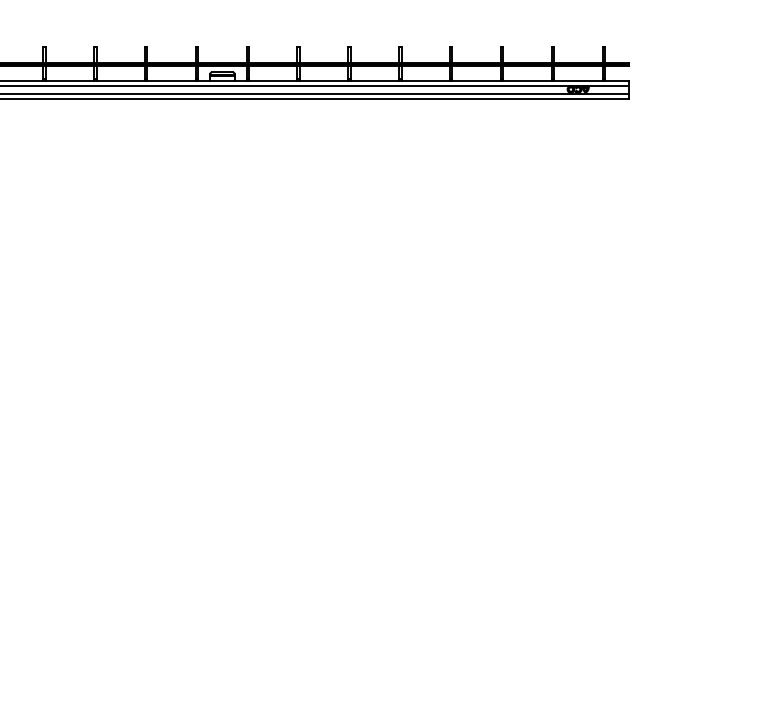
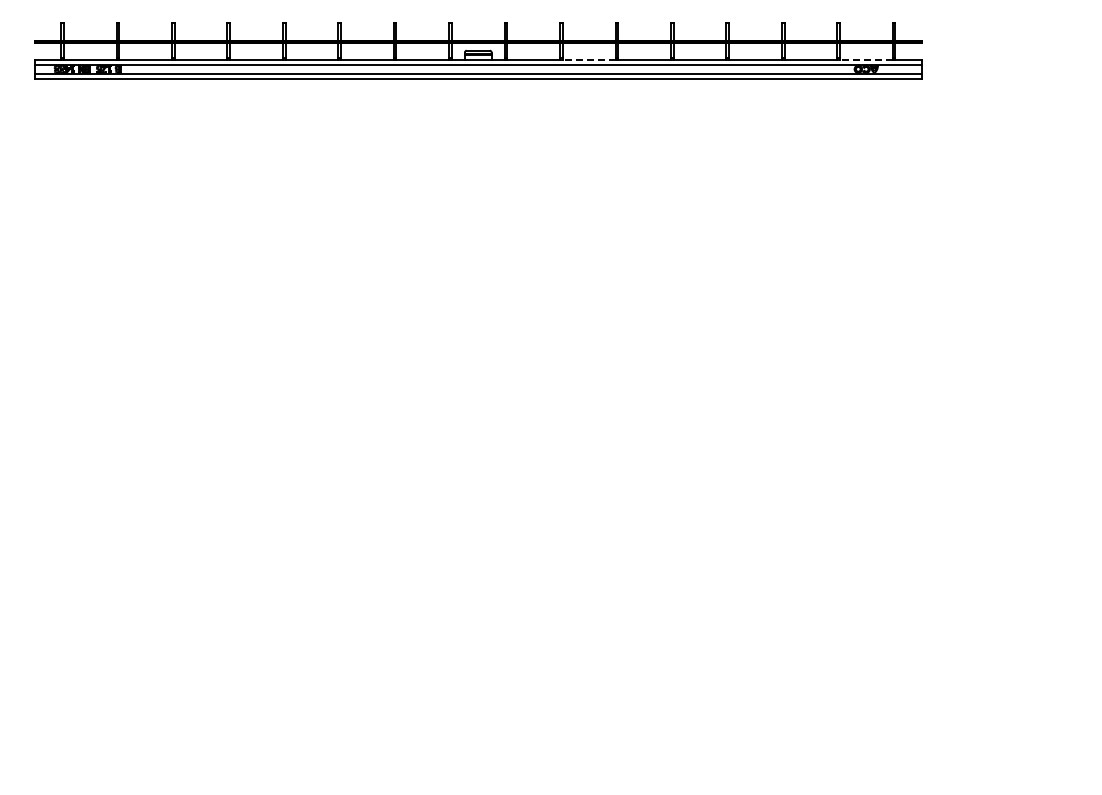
line: (323, 80) -> (588, 59), solid -> dashed
line: (577, 80) -> (865, 59), solid -> dashed

